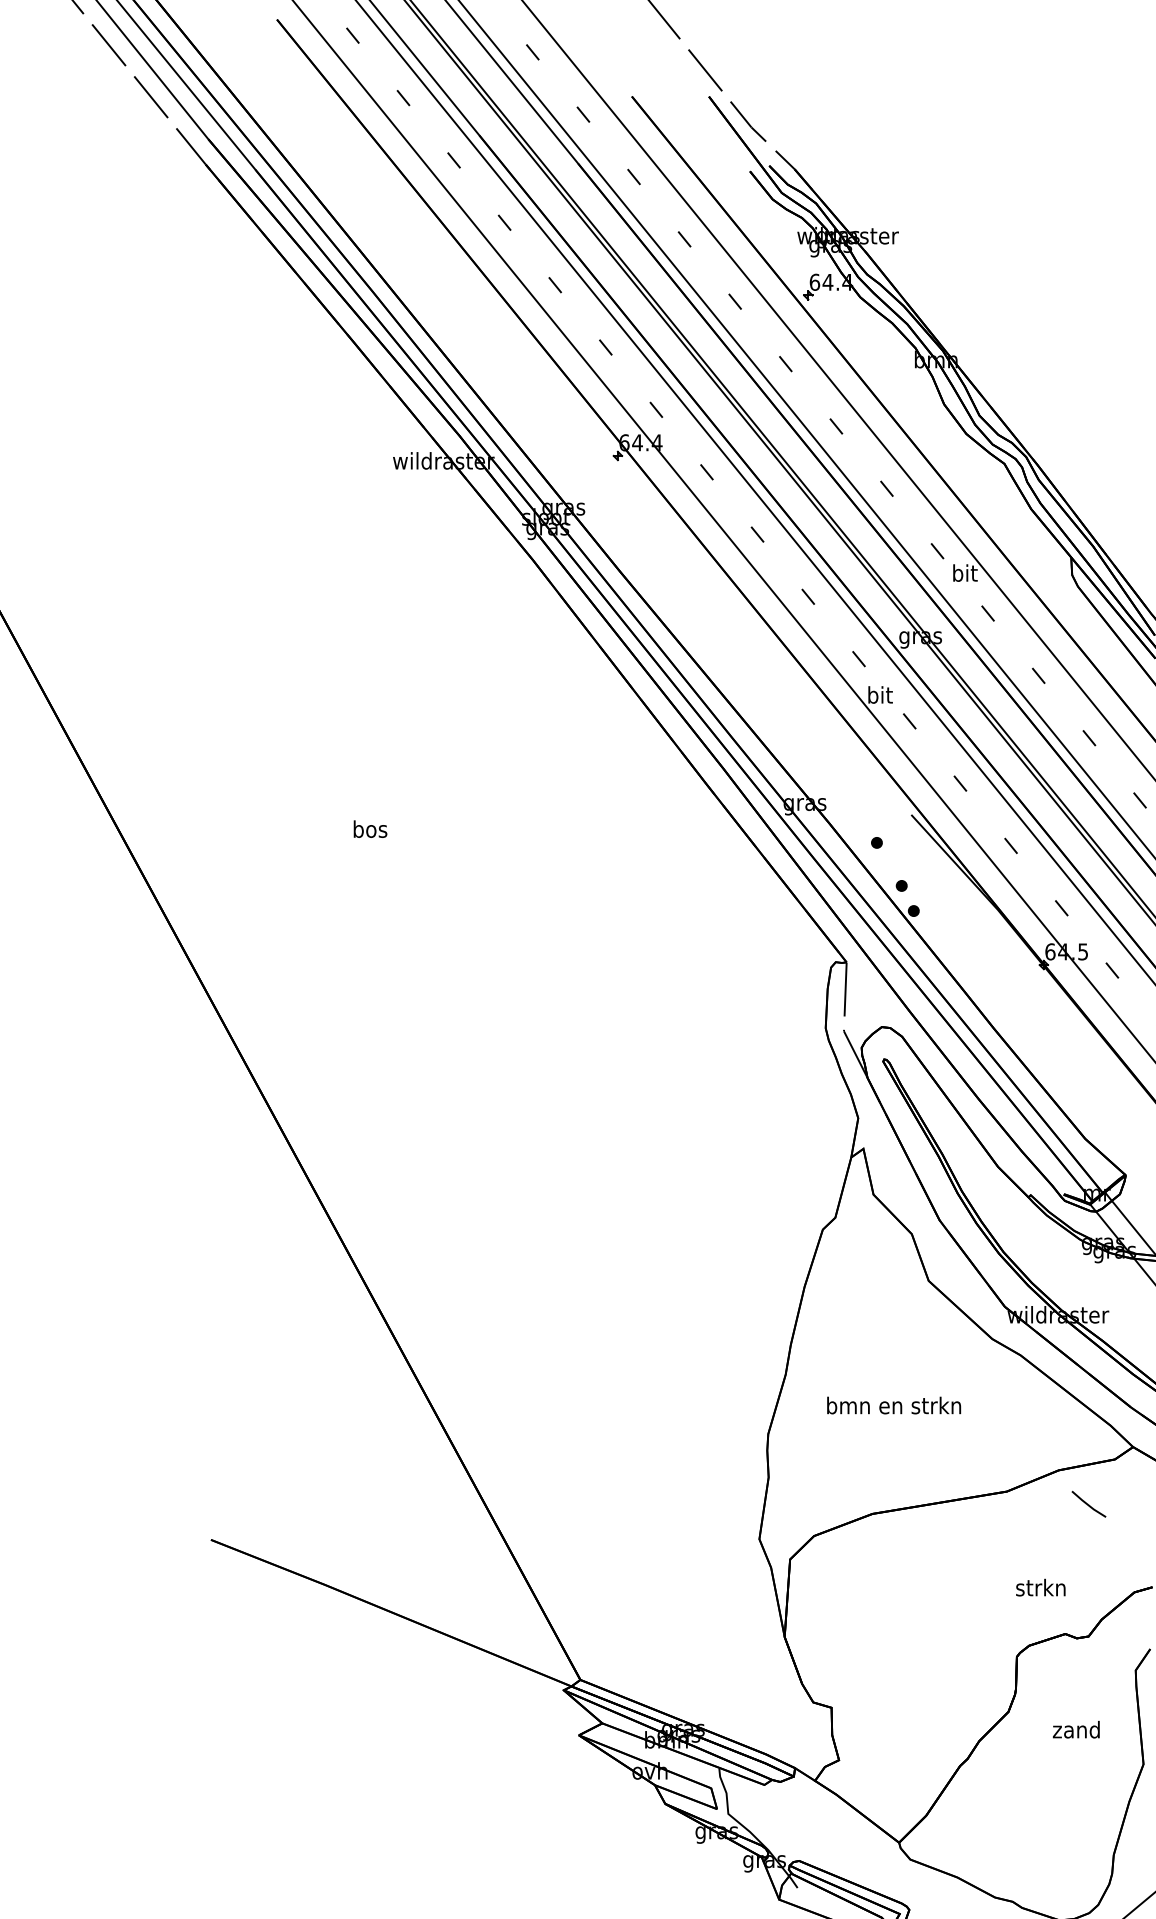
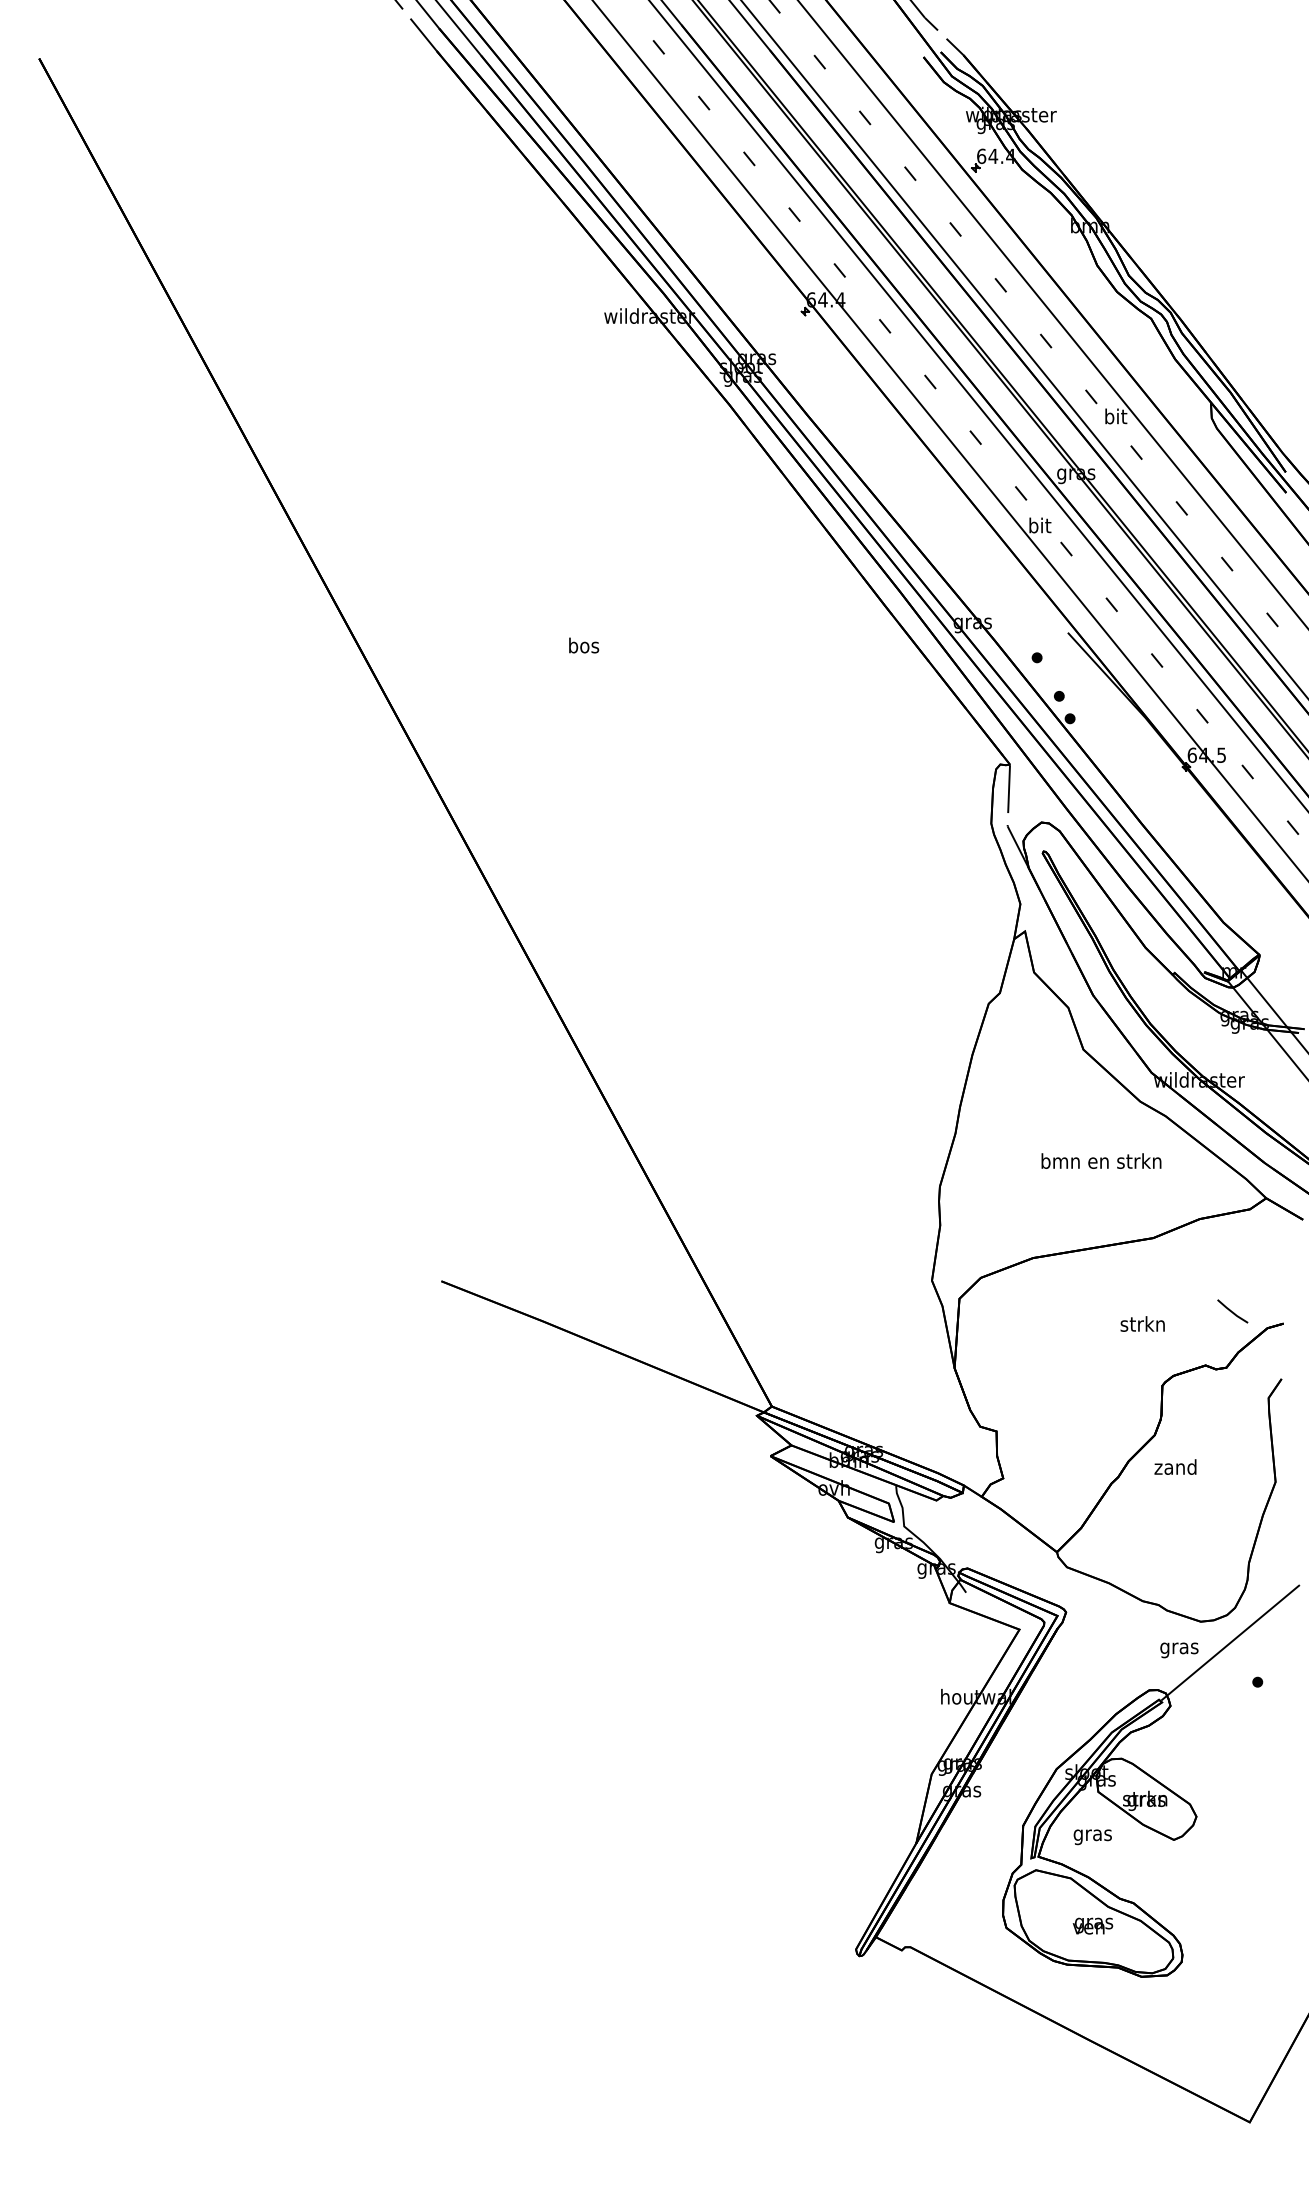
text: (894, 1404) -> (1101, 1160), moved
line: (1088, 1504) -> (1232, 1311), moved
text: (1040, 1587) -> (1142, 1323), moved
text: (1076, 1729) -> (1175, 1466), moved

